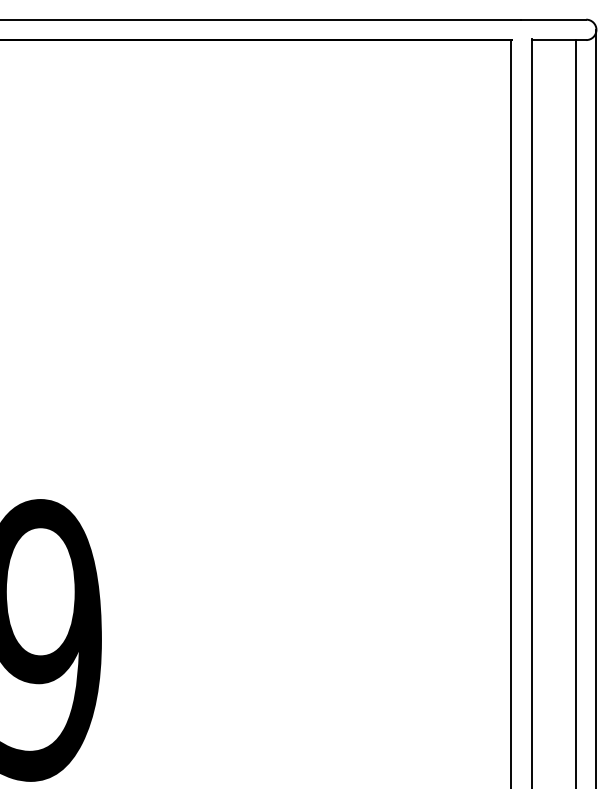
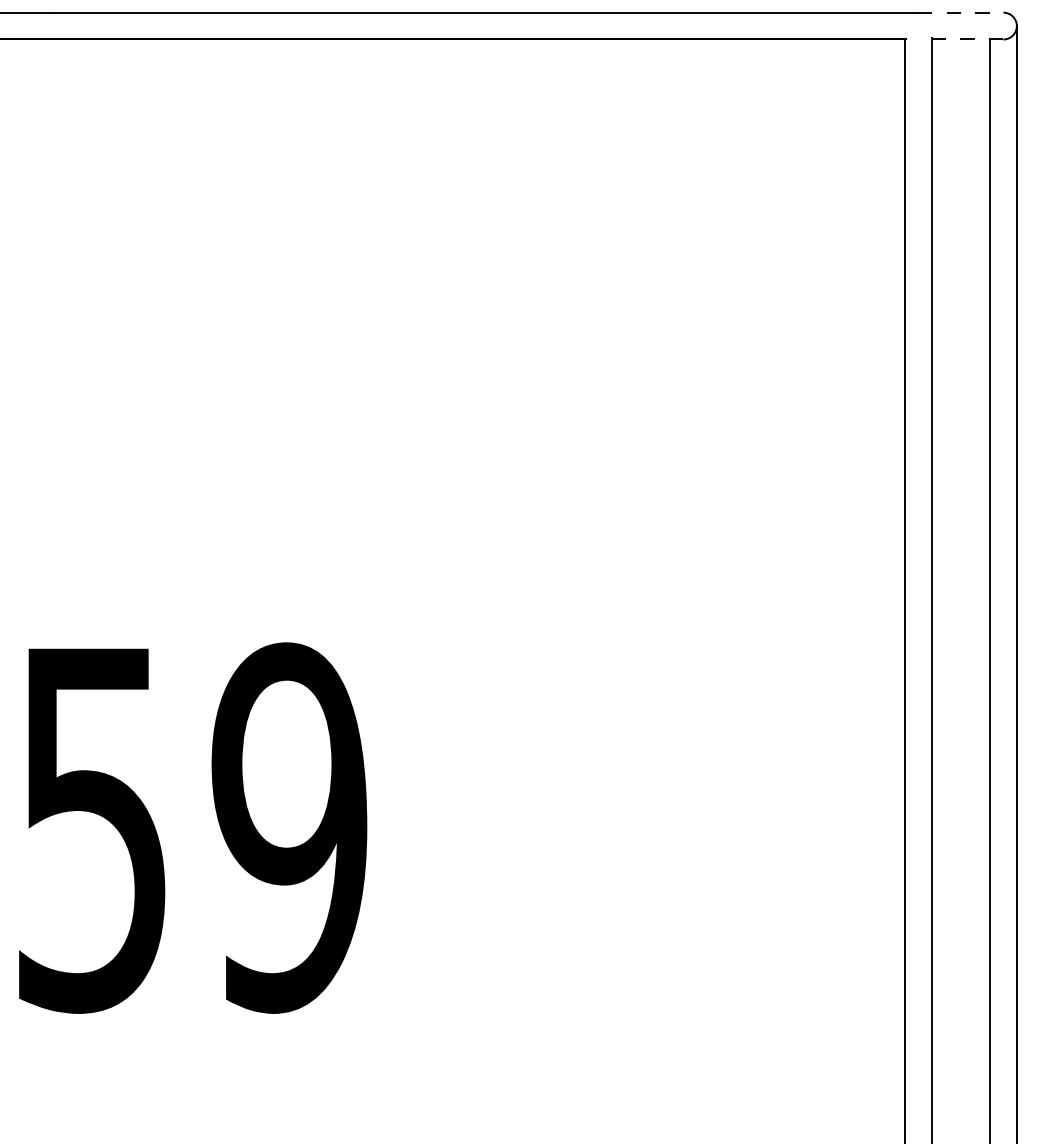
line: (553, 19) -> (960, 12), solid -> dashed
line: (558, 40) -> (967, 39), solid -> dashed

